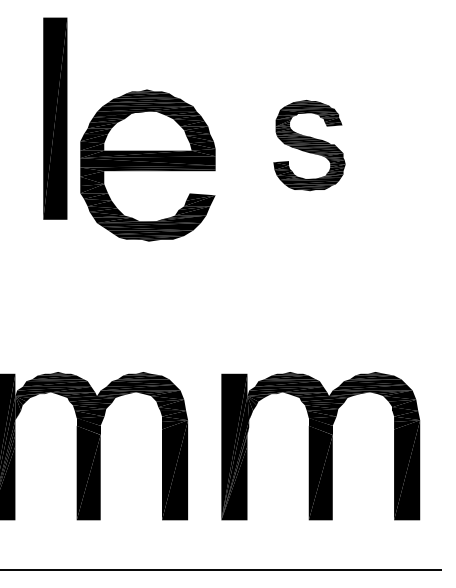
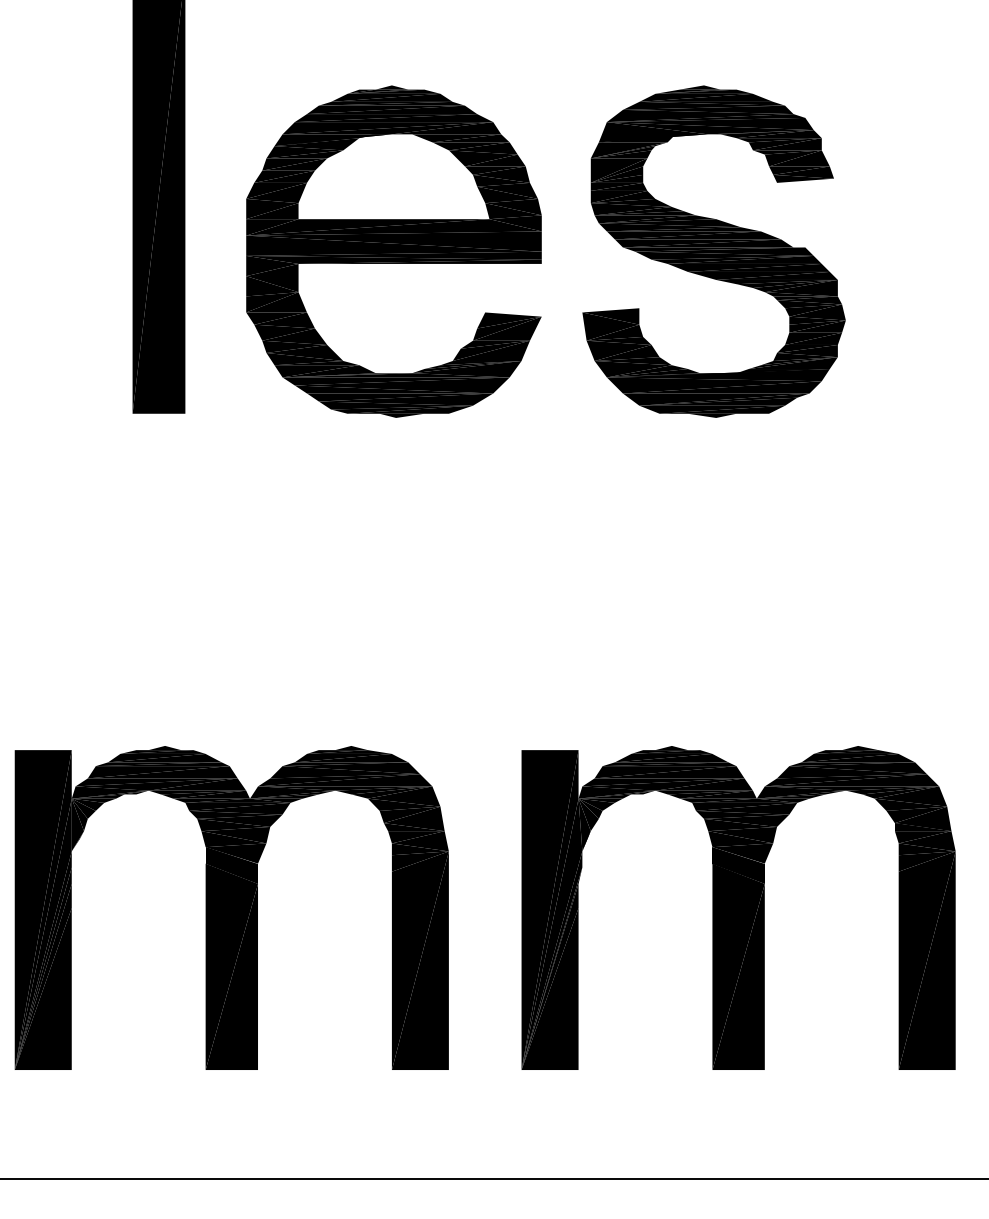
part: (309, 145) -> (713, 251), size x1.67
part: (147, 165) -> (392, 251), moved

